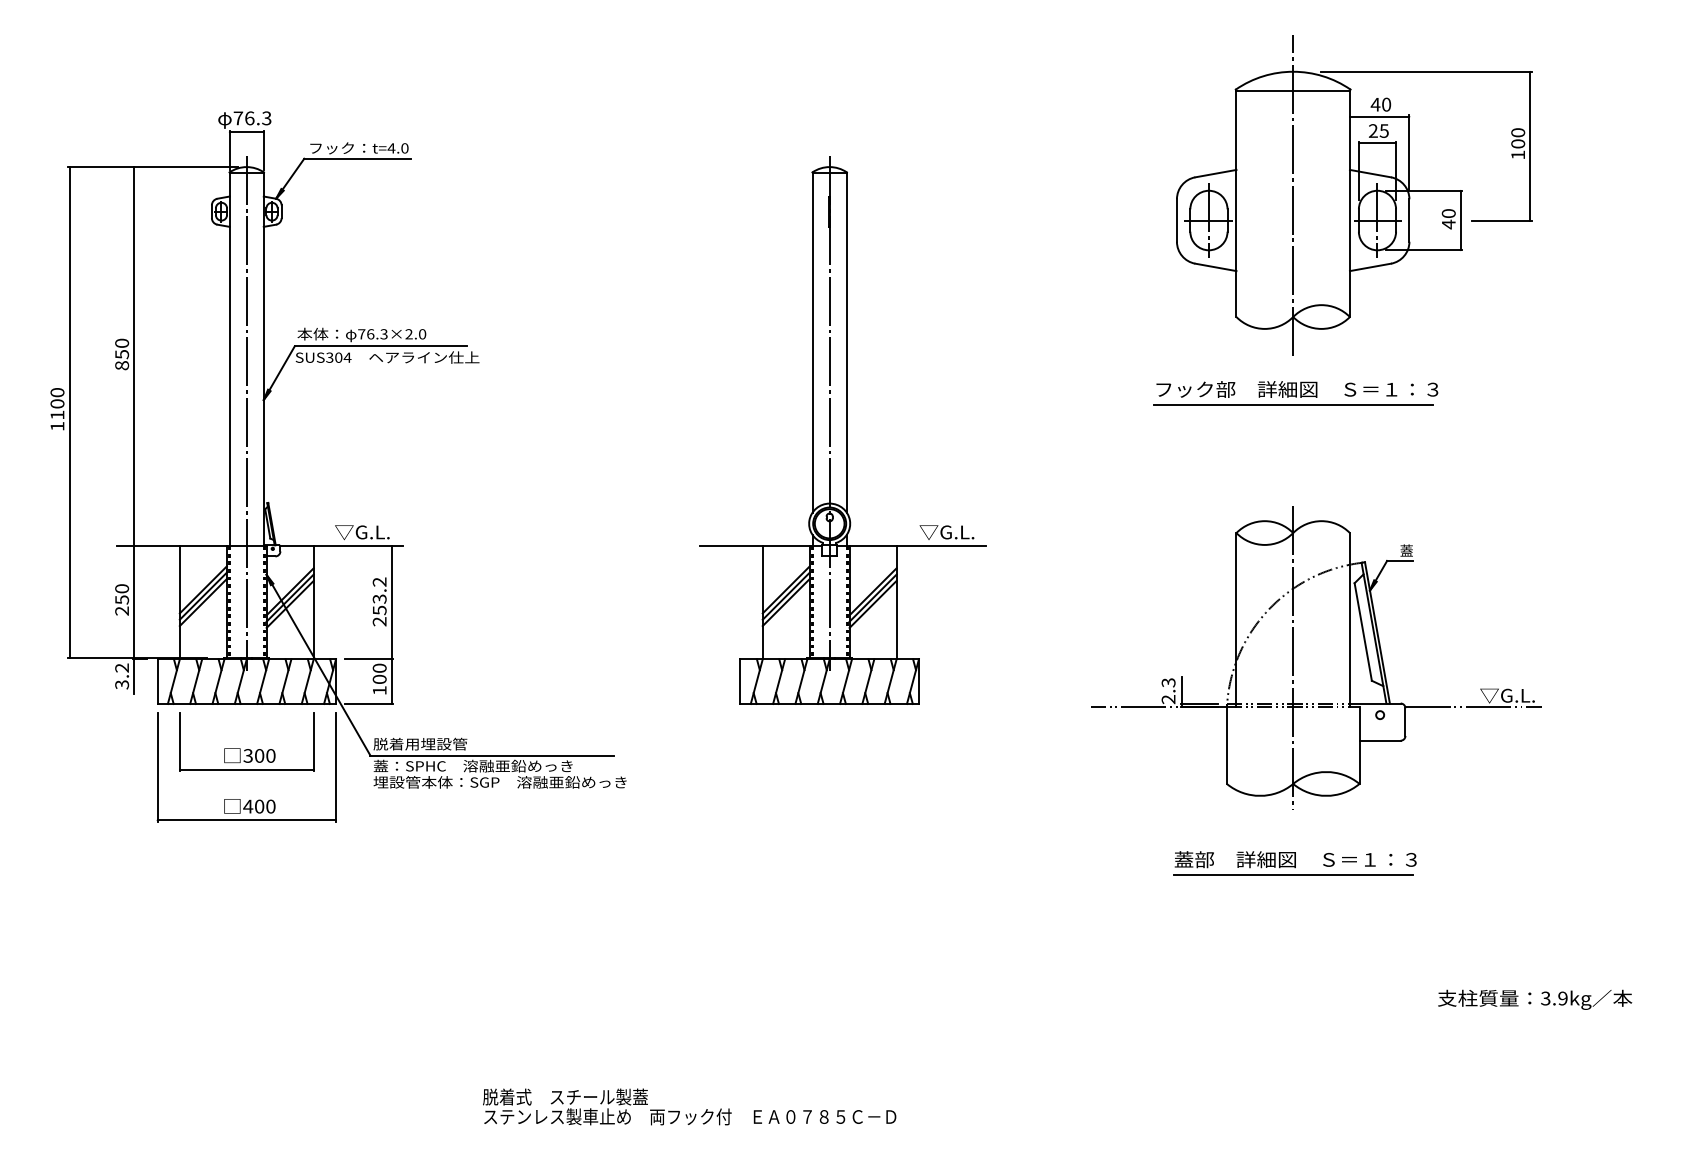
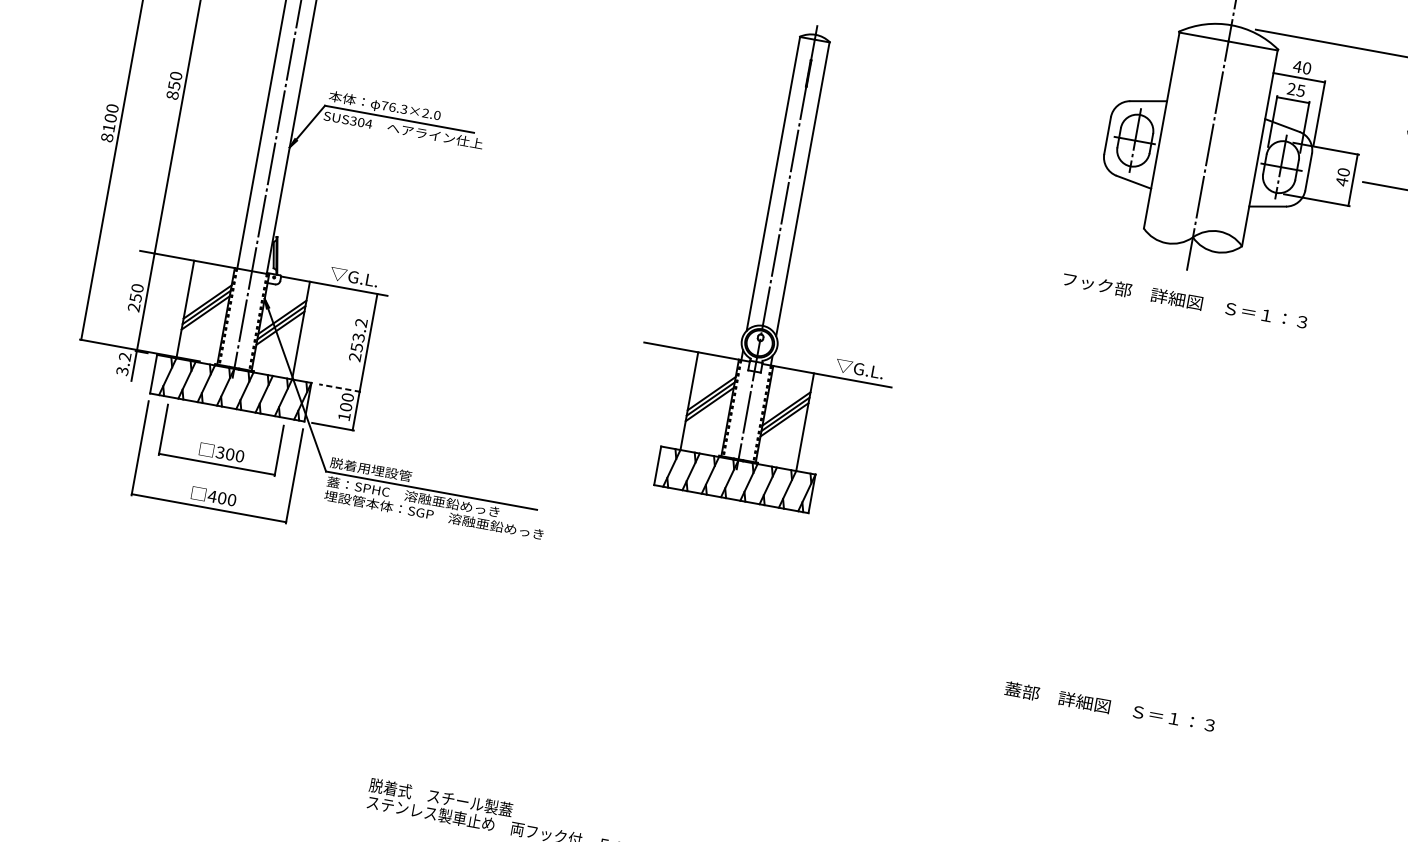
line: (1292, 405) -> (1178, 313), removed
text: (57, 425) -> (107, 136), 1100 -> 8100
part: (1316, 657) -> (1159, 535), removed
line: (368, 659) -> (339, 388), solid -> dashed
line: (1293, 875) -> (1105, 720), removed

